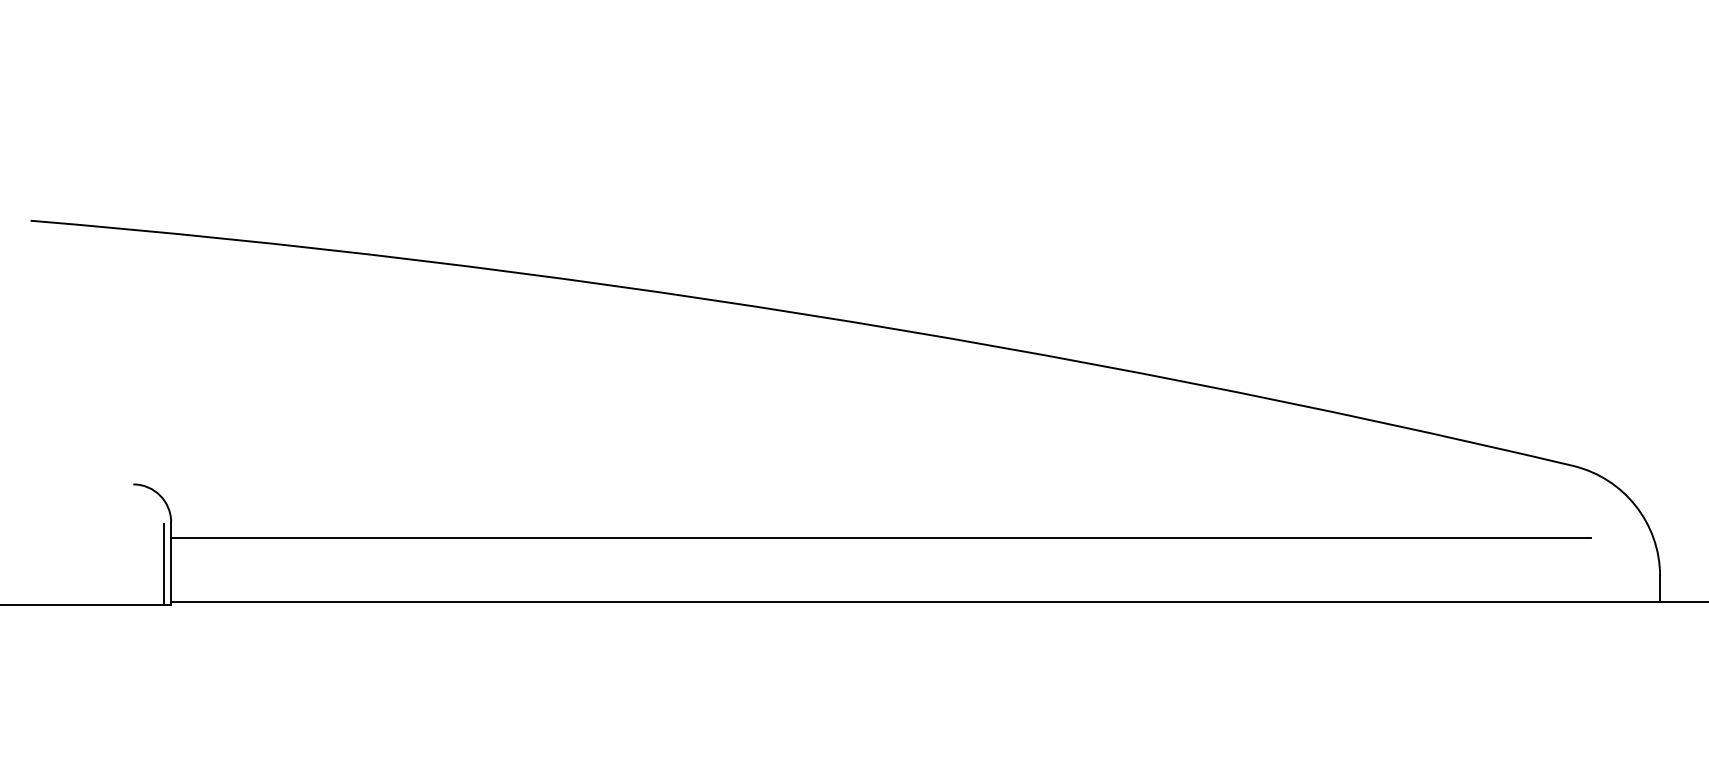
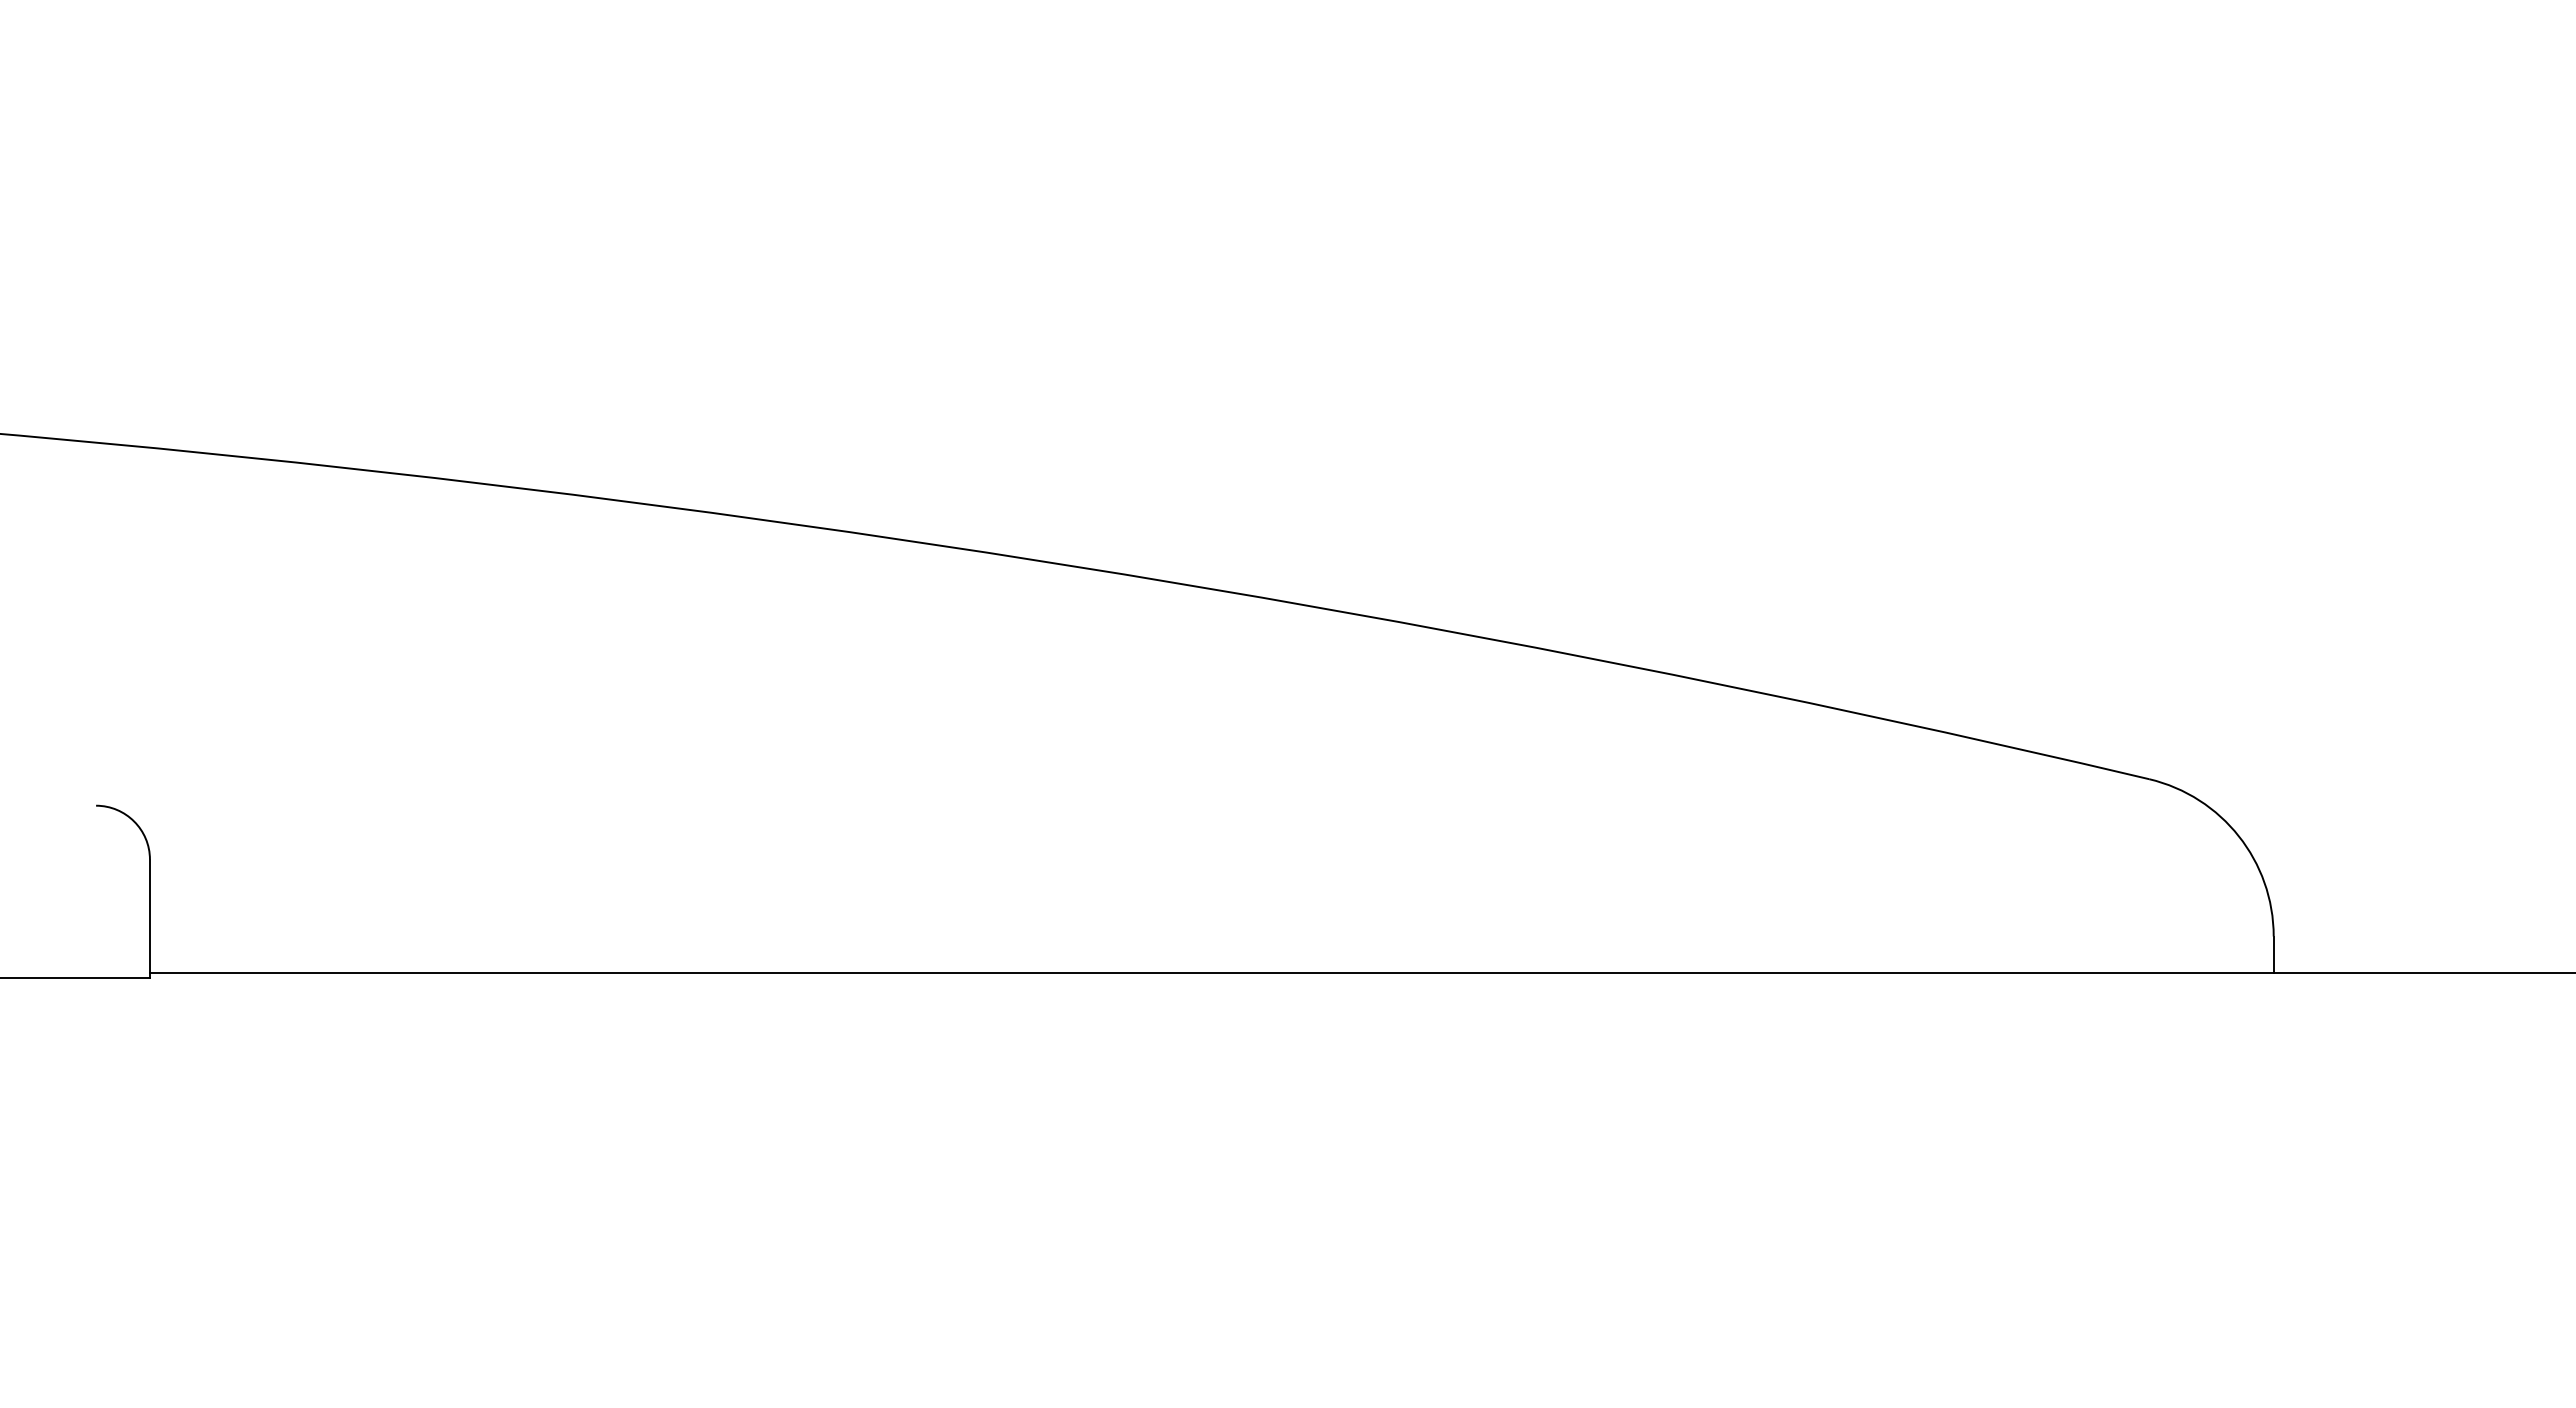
line: (881, 538) -> (1162, 882), removed
line: (163, 564) -> (139, 920), removed

